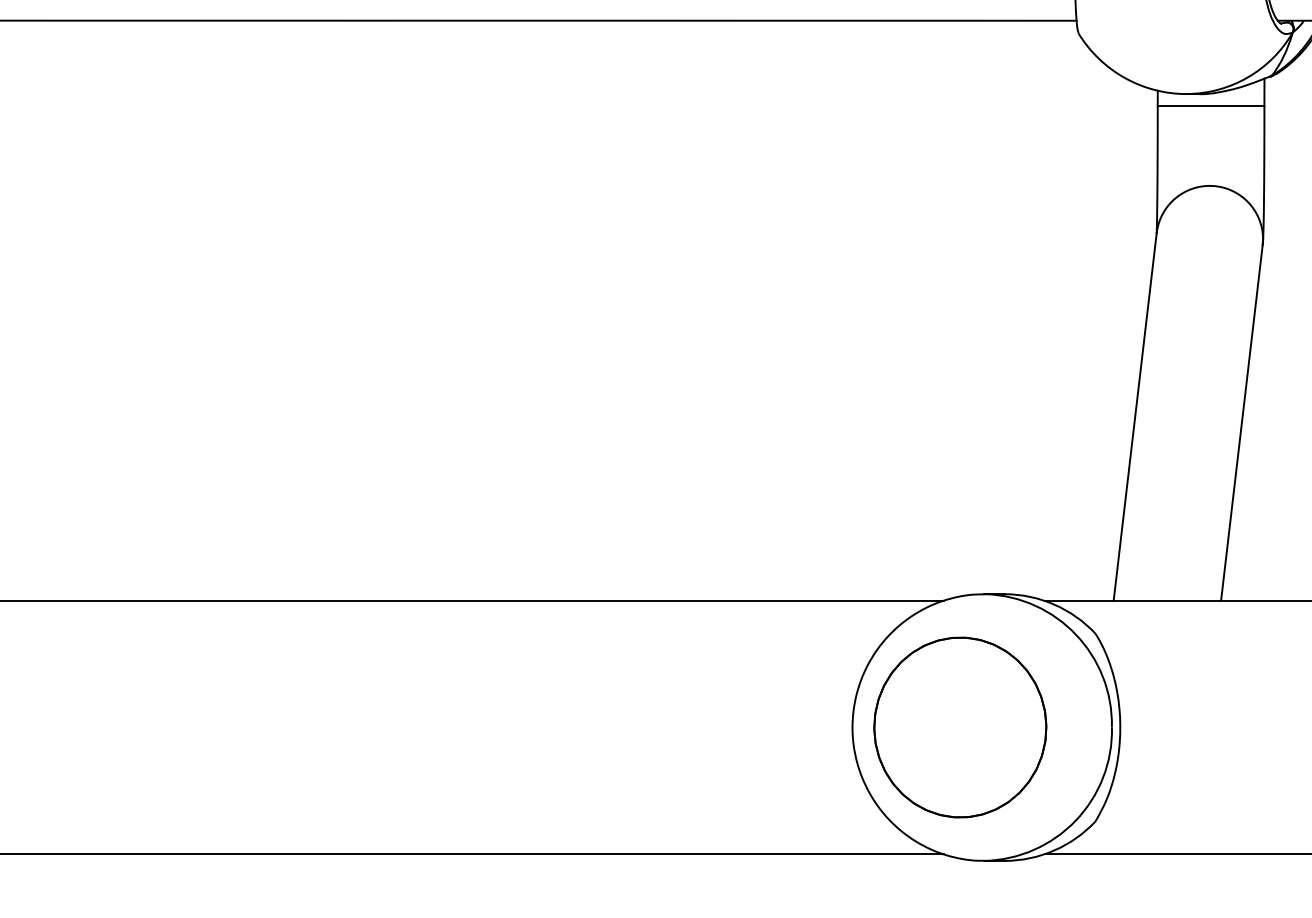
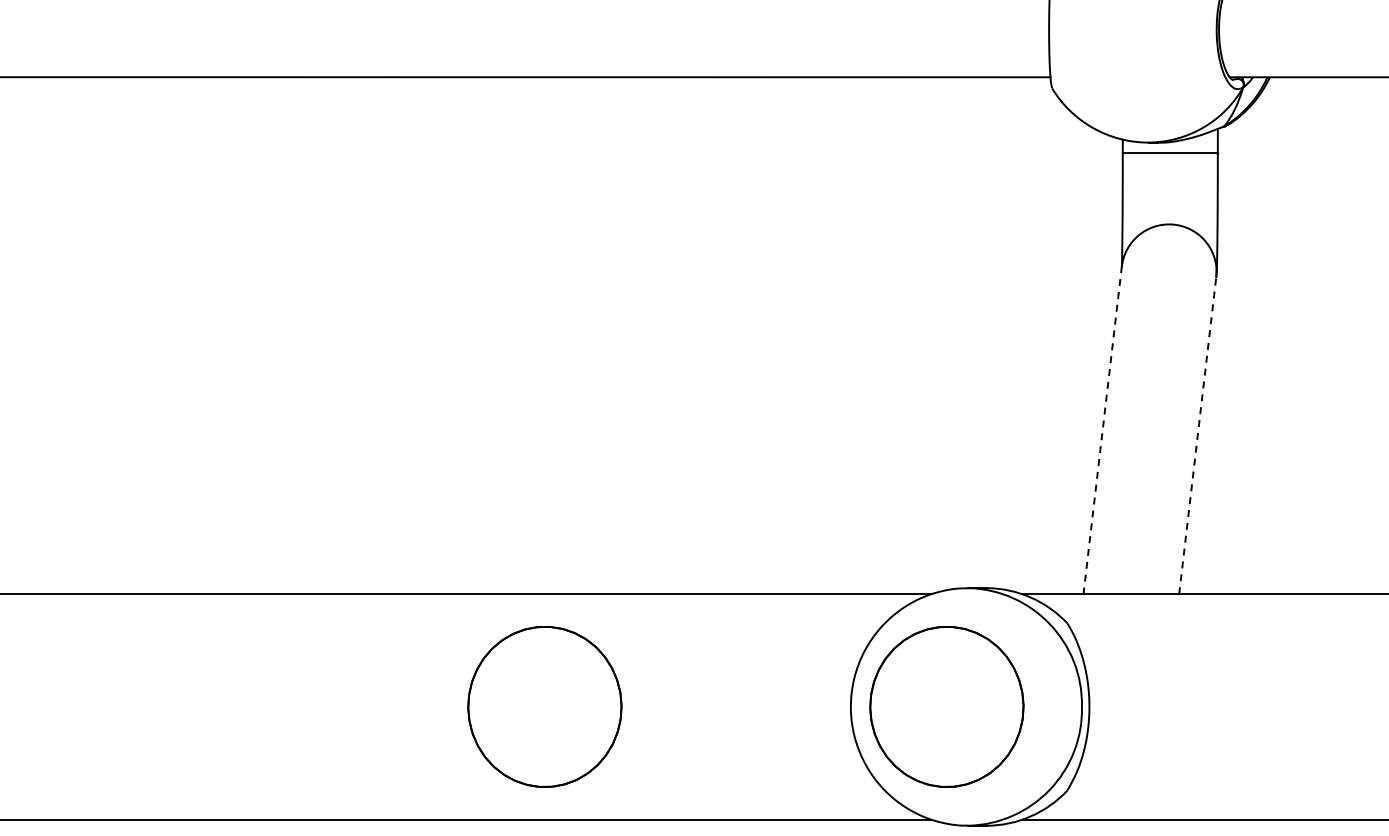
line: (1134, 417) -> (1102, 430), solid -> dashed
line: (1241, 422) -> (1197, 435), solid -> dashed
part: (508, 727) -> (544, 706), added

